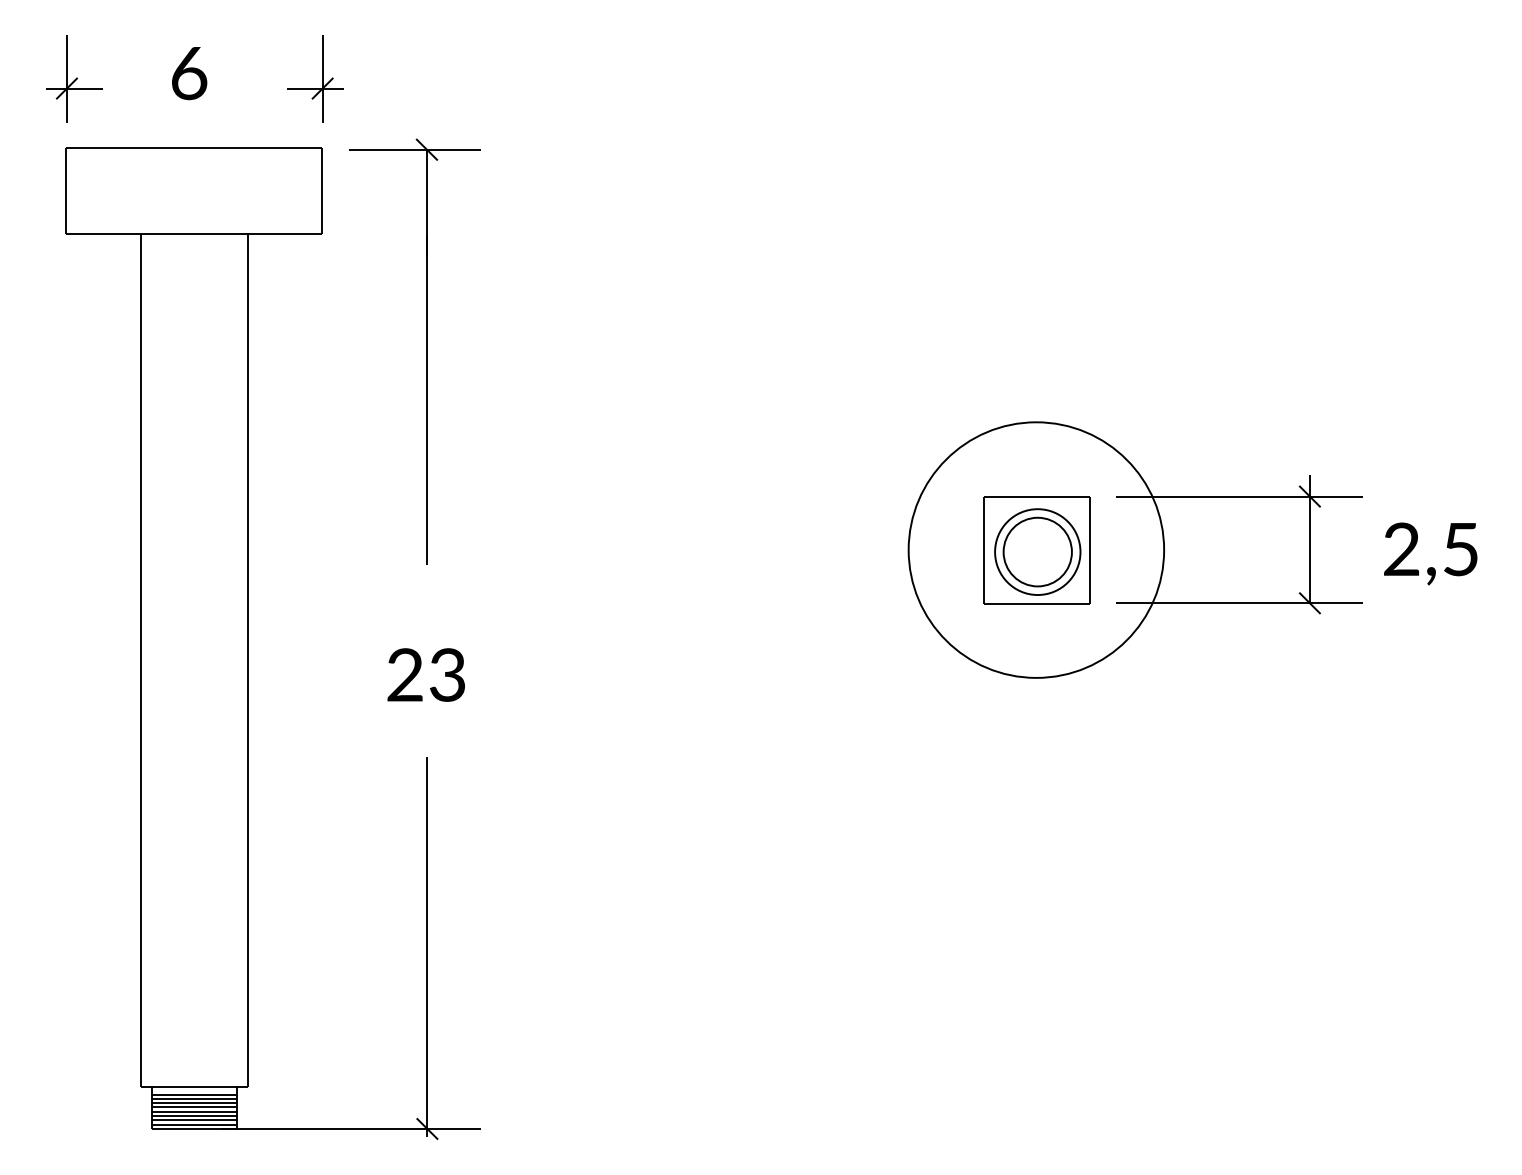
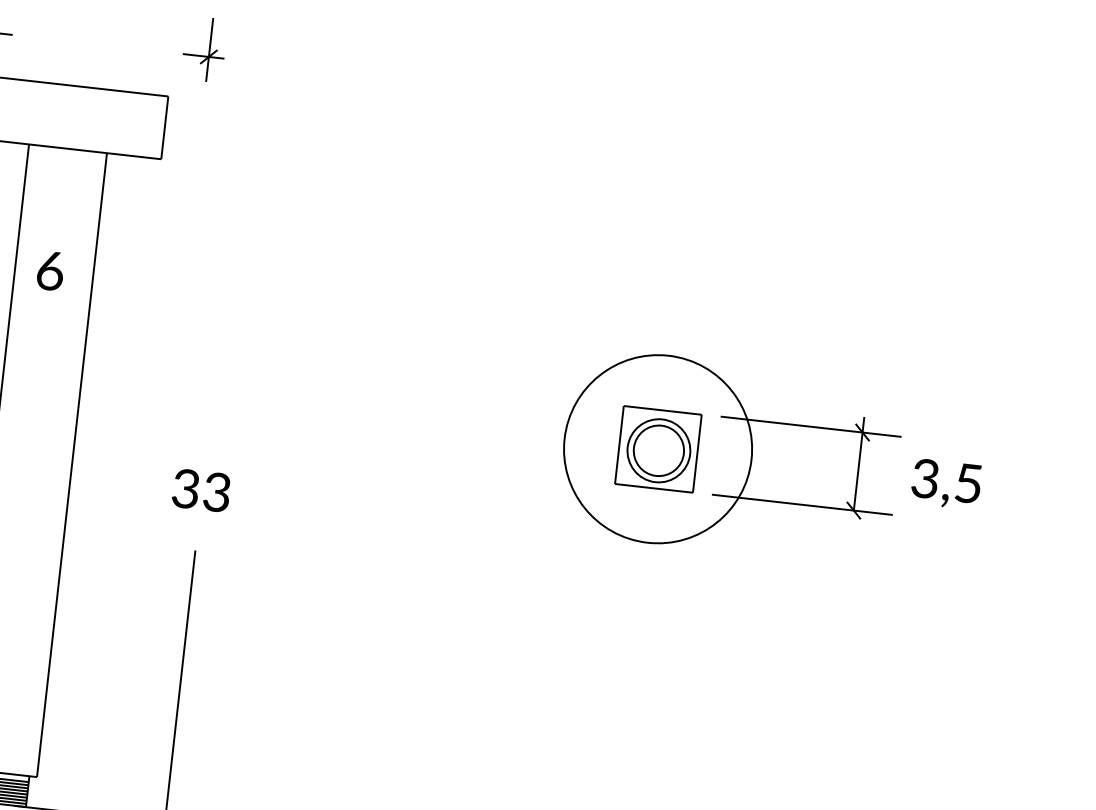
text: (189, 73) -> (50, 271), moved
part: (322, 78) -> (209, 49), moved
part: (426, 351) -> (228, 253), removed
text: (1401, 549) -> (925, 478), 2,5 -> 3,5
text: (404, 675) -> (185, 489), 23 -> 33

